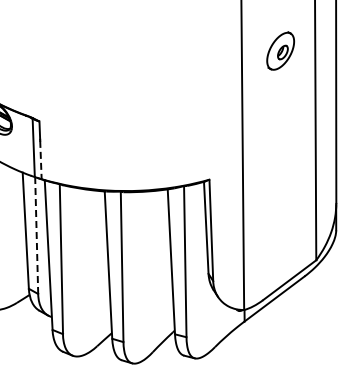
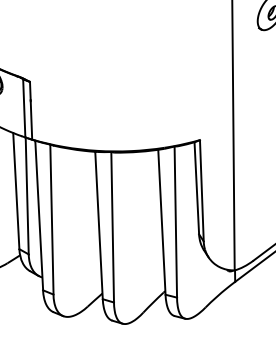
line: (40, 160) -> (31, 120), dashed -> solid
line: (36, 235) -> (27, 195), dashed -> solid

